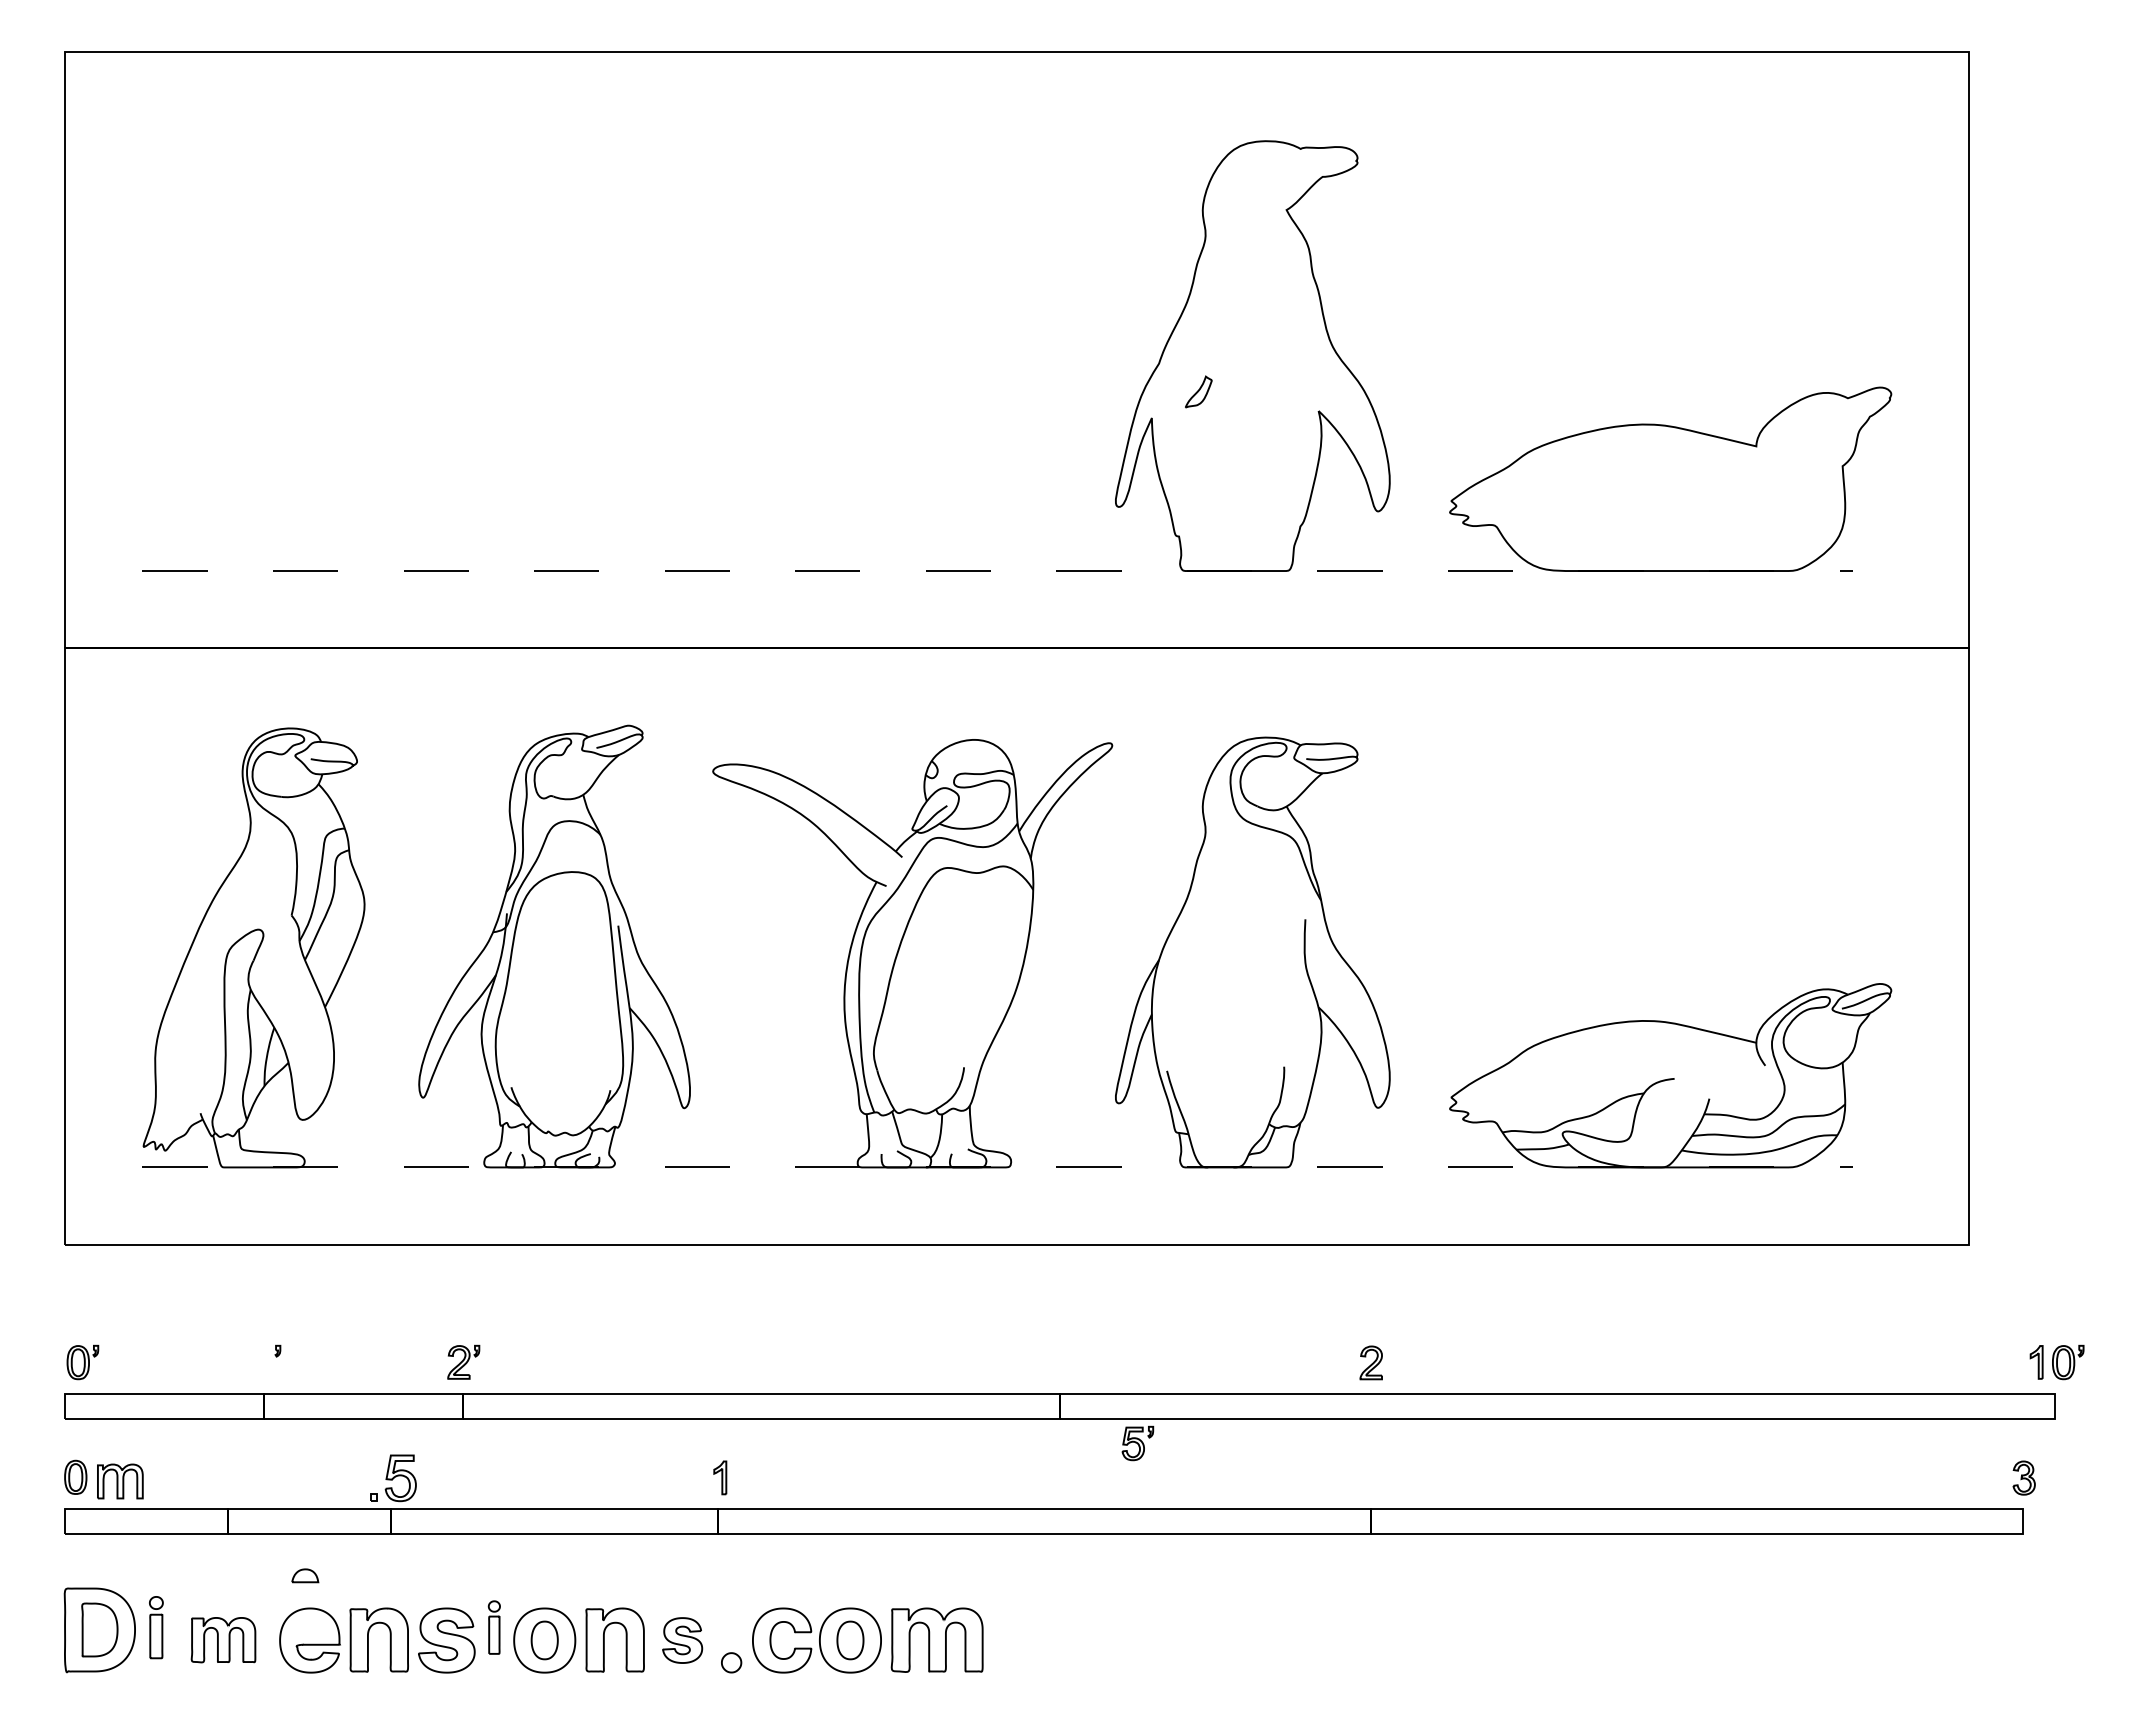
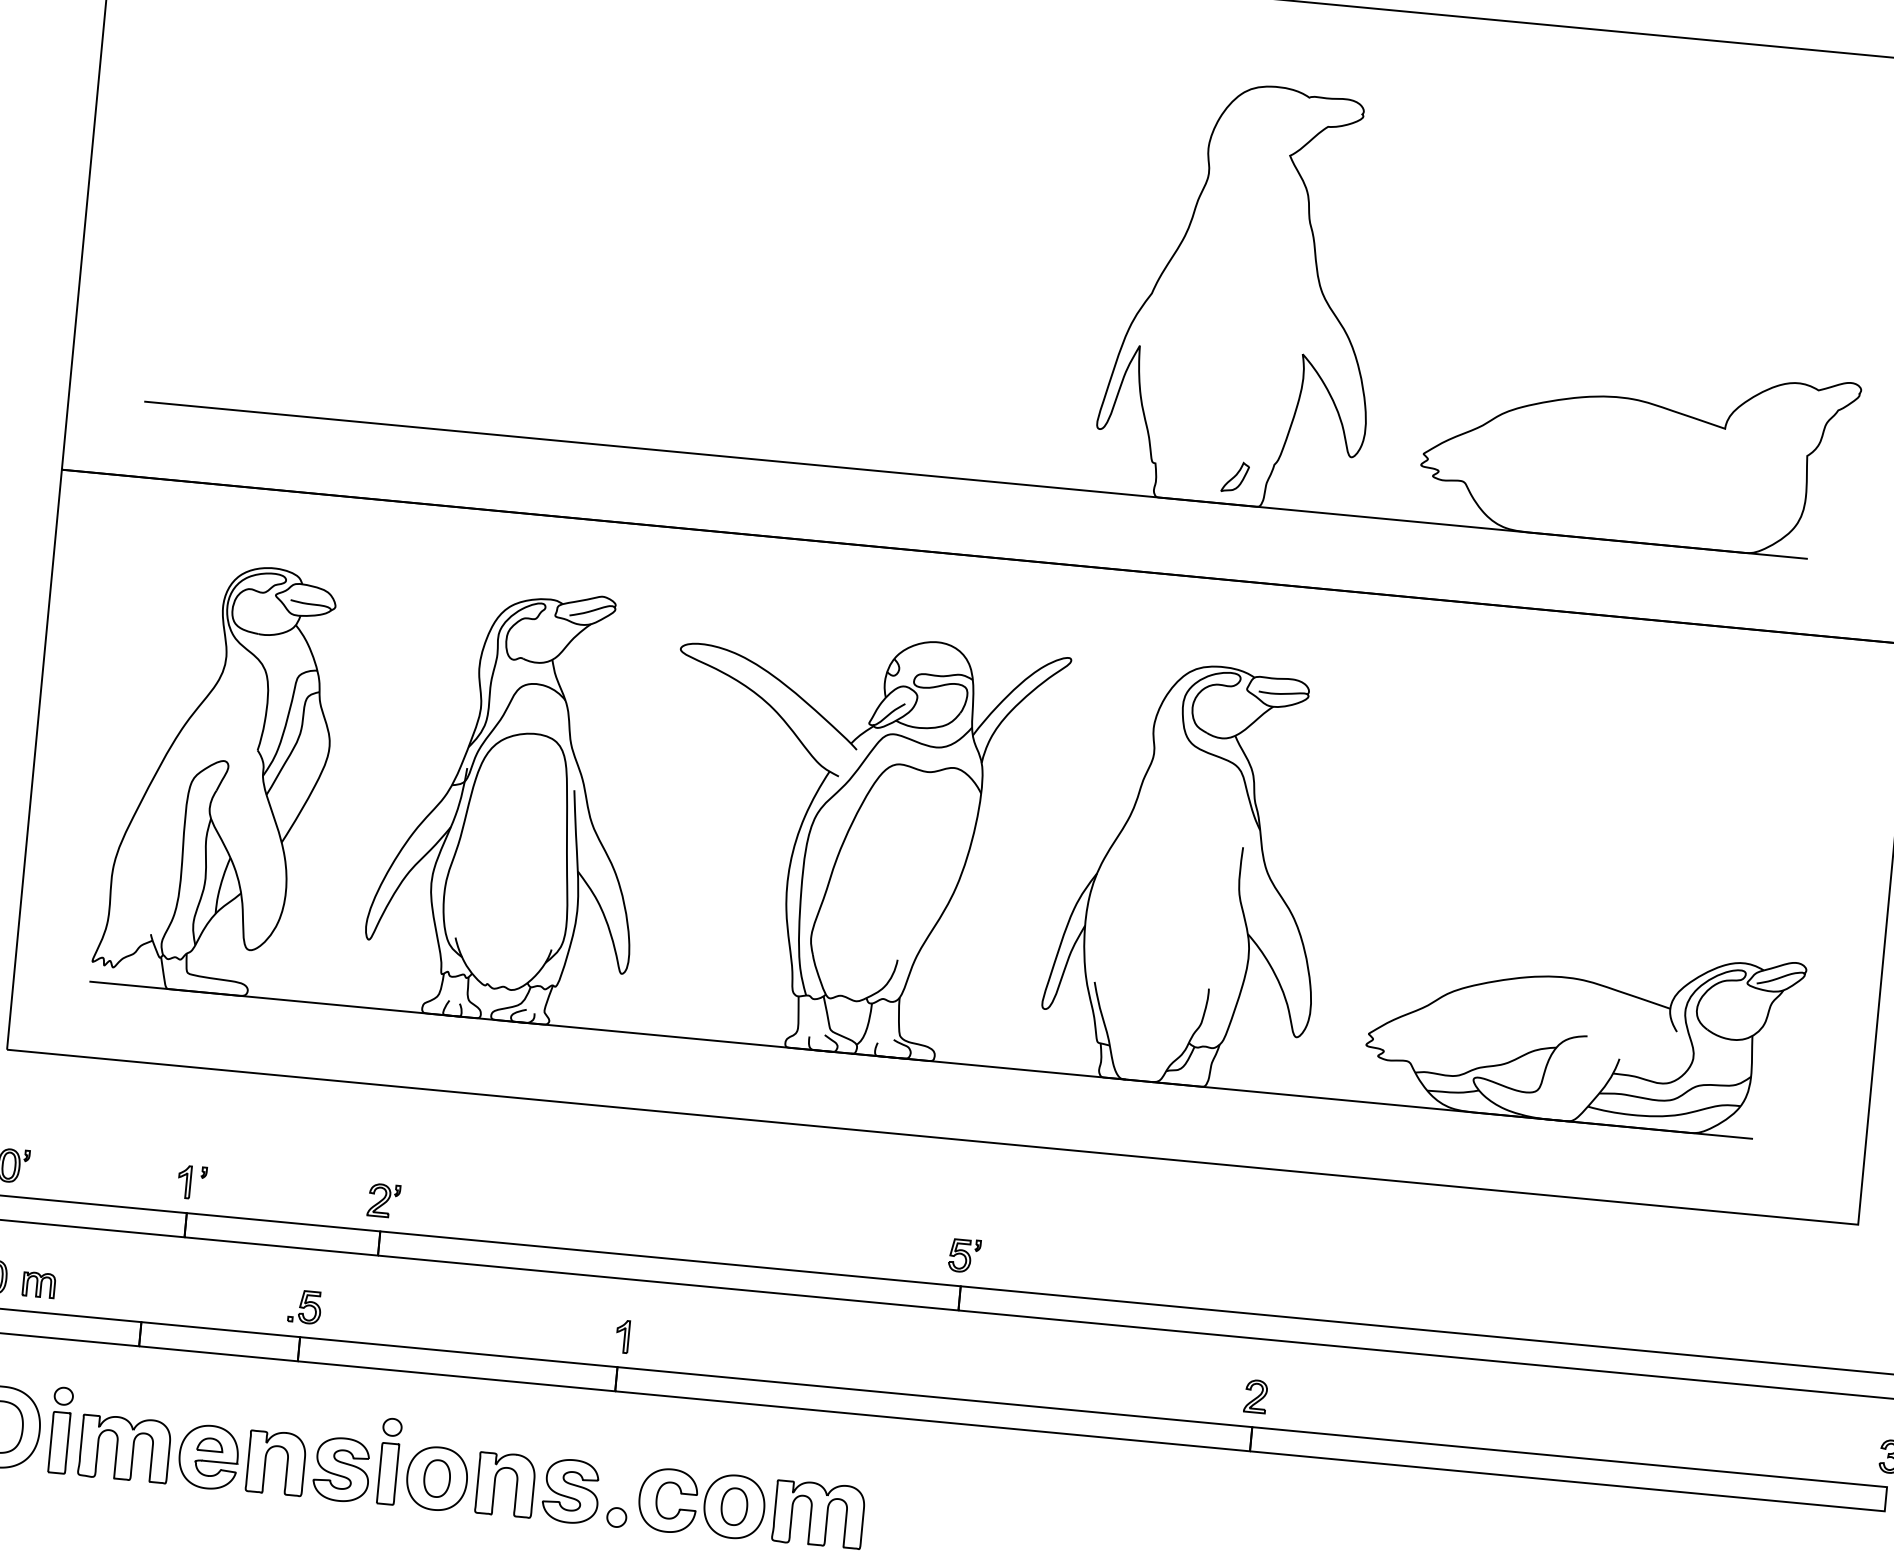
part: (1198, 391) -> (1235, 476), moved
line: (998, 571) -> (976, 480), dashed -> solid
line: (998, 1167) -> (921, 1060), dashed -> solid
part: (258, 1362) -> (184, 1181), added
part: (1370, 1362) -> (1255, 1396), moved
part: (1137, 1443) -> (964, 1255), moved
part: (393, 1478) -> (304, 1307), size x0.71
part: (120, 1481) -> (39, 1285), size x0.71
part: (305, 1575) -> (210, 1444), moved
part: (156, 1627) -> (60, 1430), size x1.43
part: (494, 1627) -> (389, 1461), size x1.67
part: (223, 1639) -> (124, 1448), size x1.43
part: (682, 1640) -> (571, 1491), size x1.43

